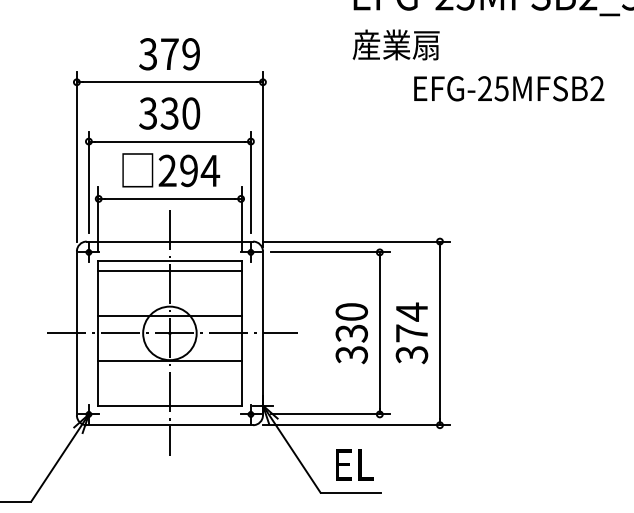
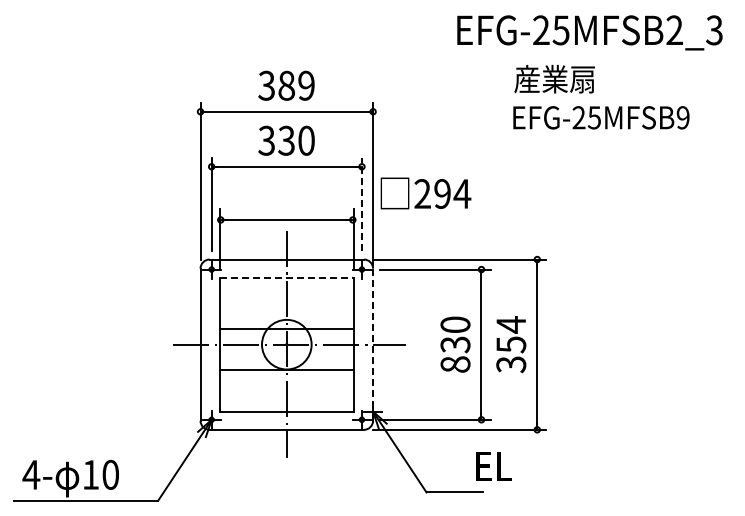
text: (396, 45) -> (554, 79), moved
text: (169, 53) -> (286, 85), 379 -> 389
text: (596, 88) -> (682, 117), EFG-25MFSB2 -> EFG-25MFSB9
text: (170, 170) -> (425, 193), moved
line: (250, 182) -> (361, 204), solid -> dashed
line: (169, 260) -> (286, 277), solid -> dashed
line: (169, 270) -> (286, 286), removed
text: (412, 333) -> (511, 344), 374 -> 354
line: (263, 334) -> (373, 345), solid -> dashed
text: (351, 354) -> (455, 364), 330 -> 830
text: (353, 464) -> (493, 466), moved

